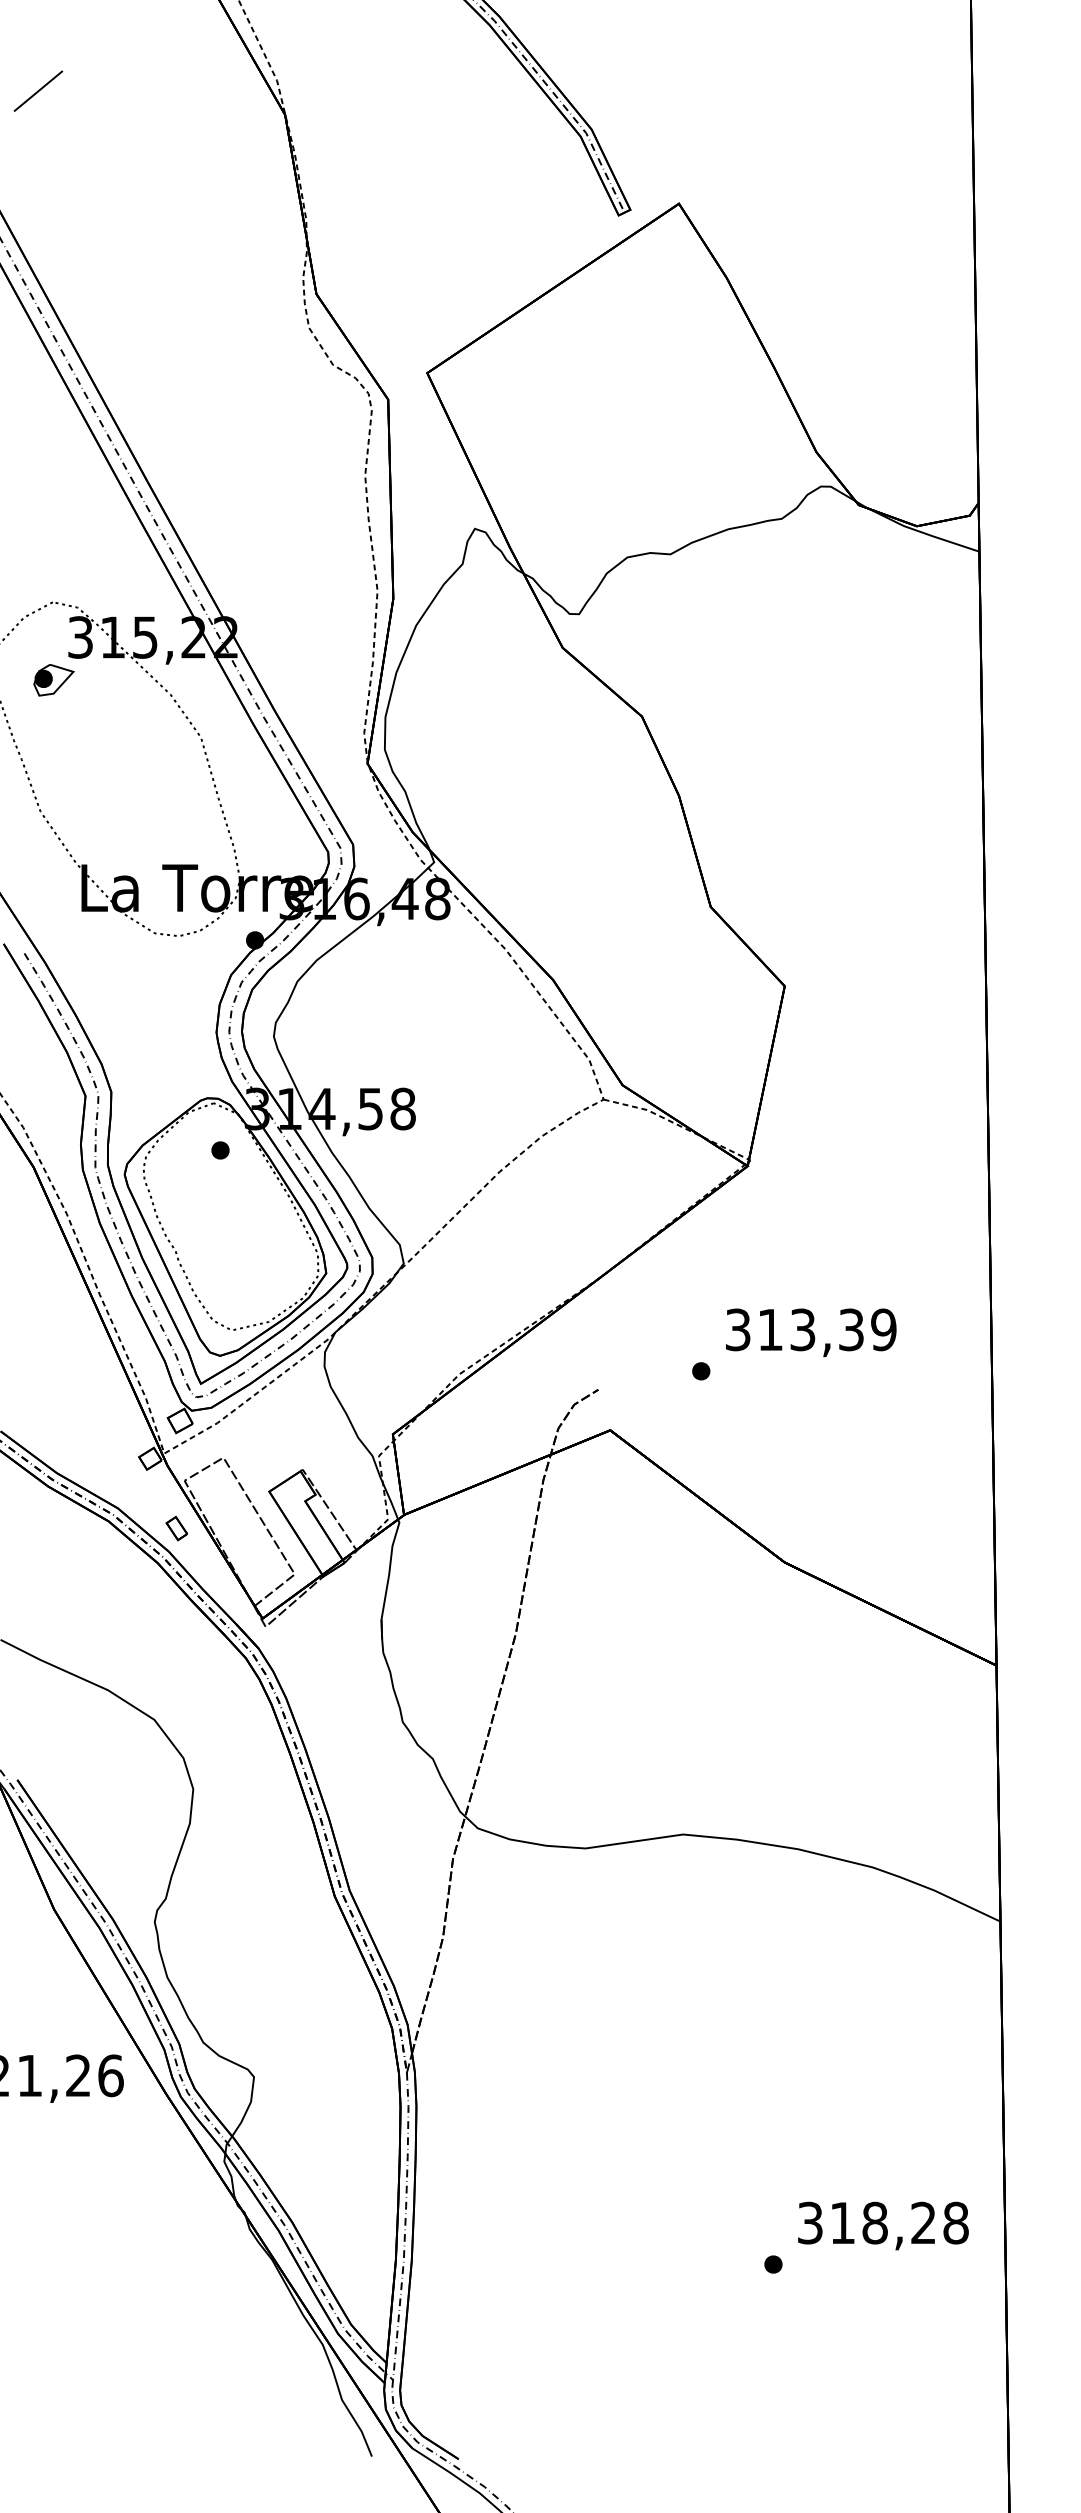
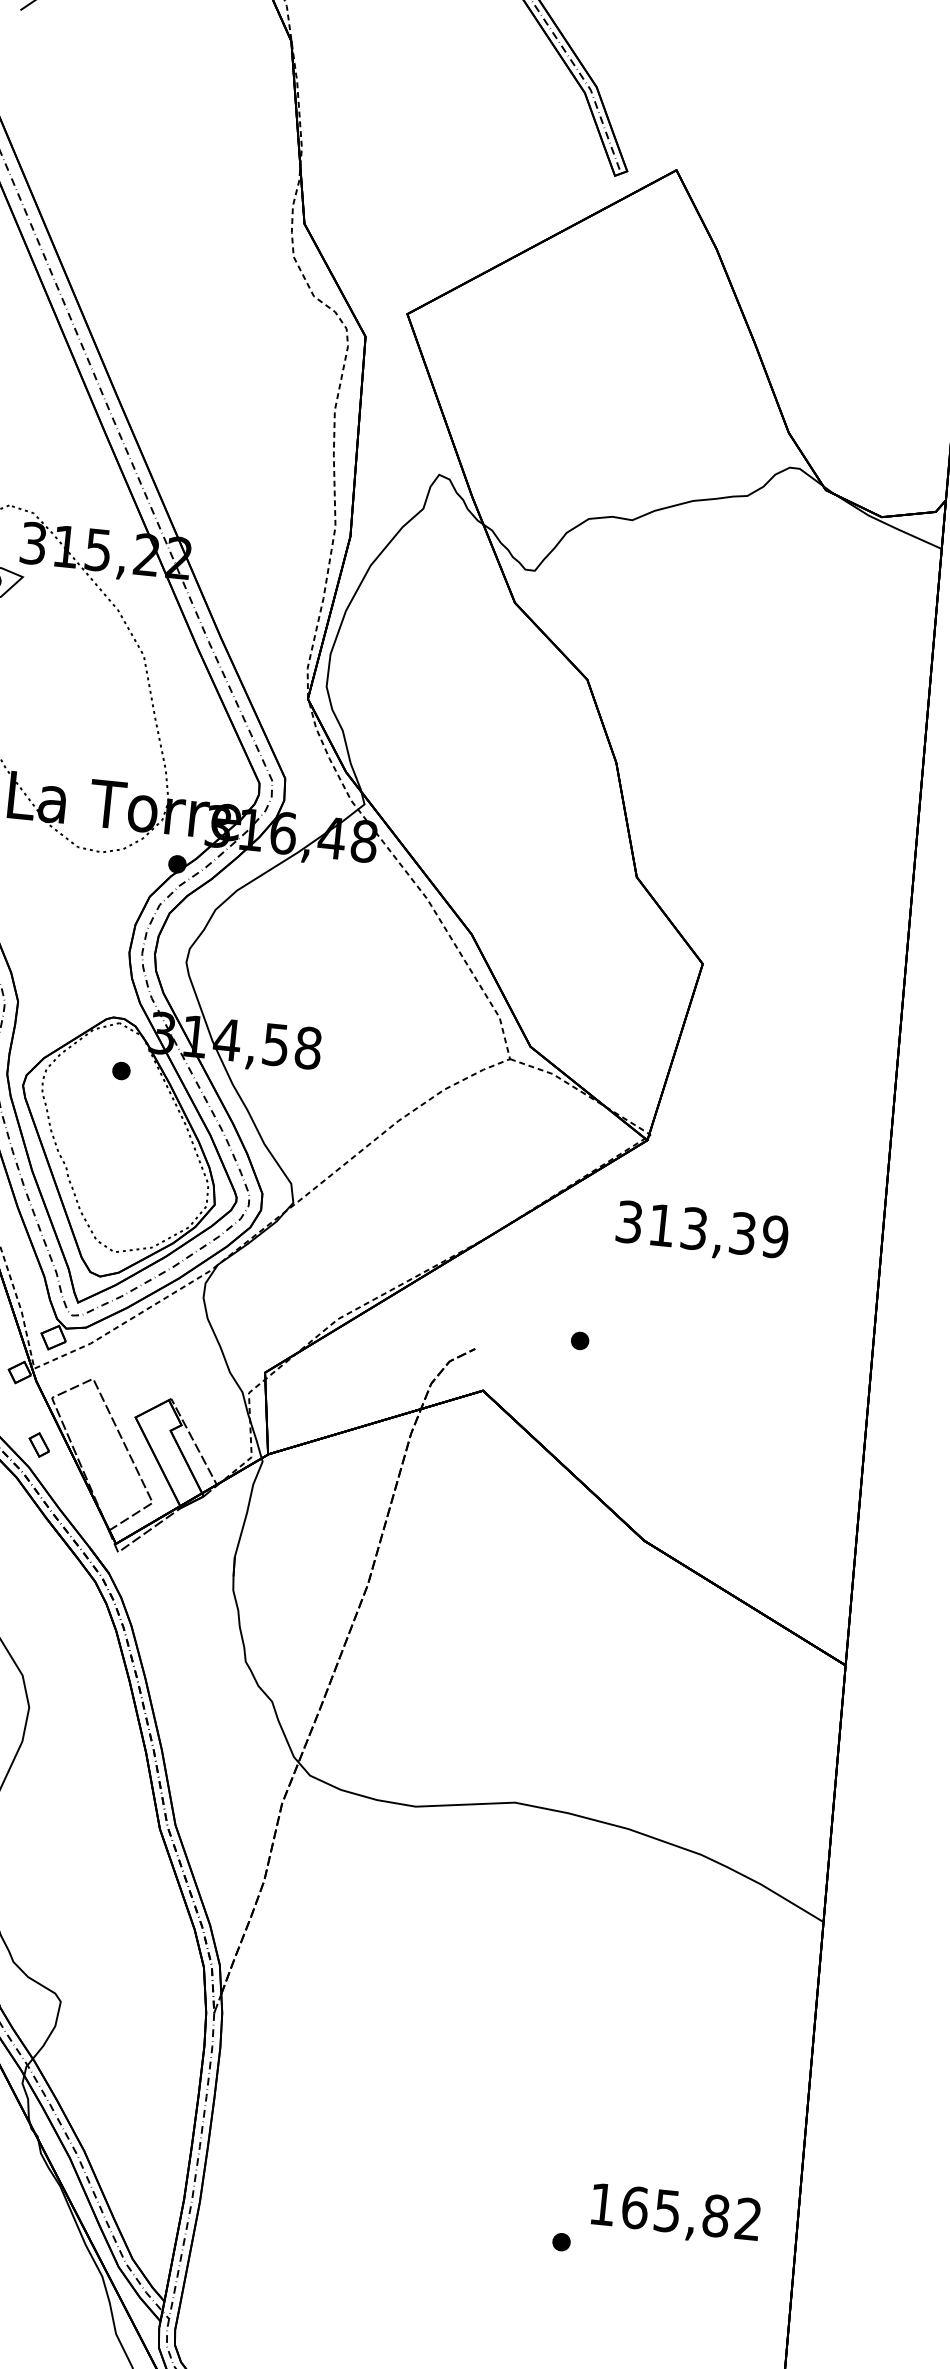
text: (811, 1332) -> (702, 1232), moved
text: (883, 2222) -> (675, 2211), 318,28 -> 165,82

